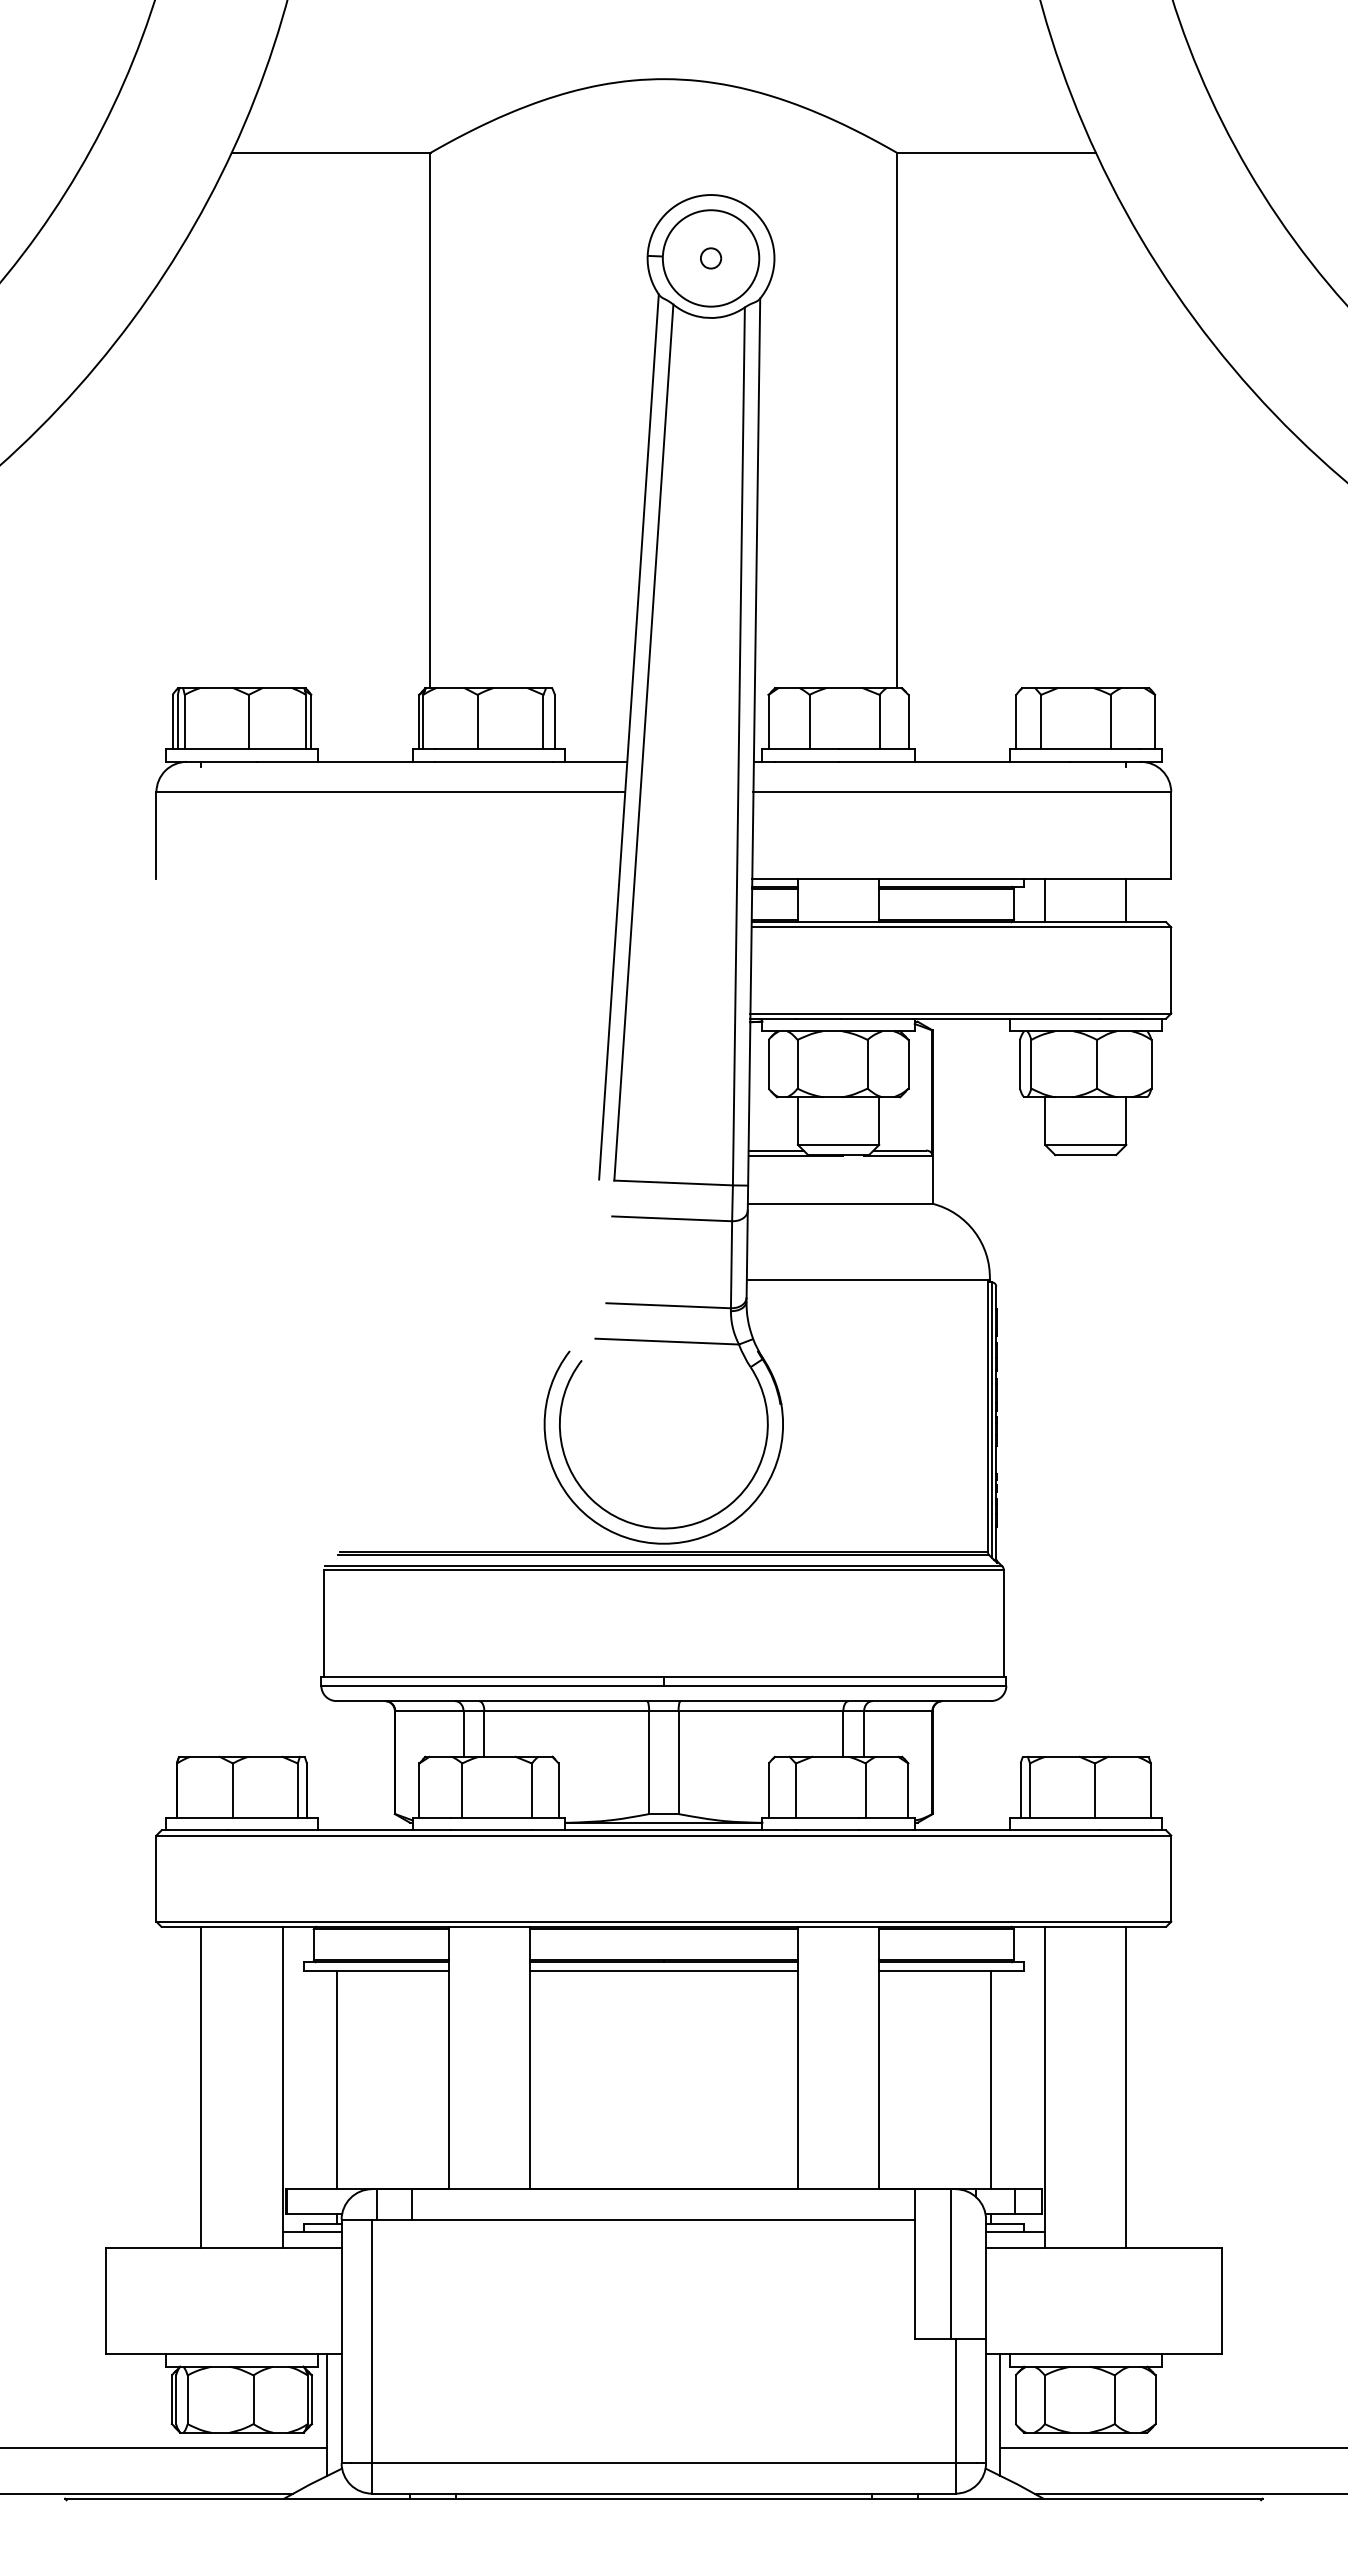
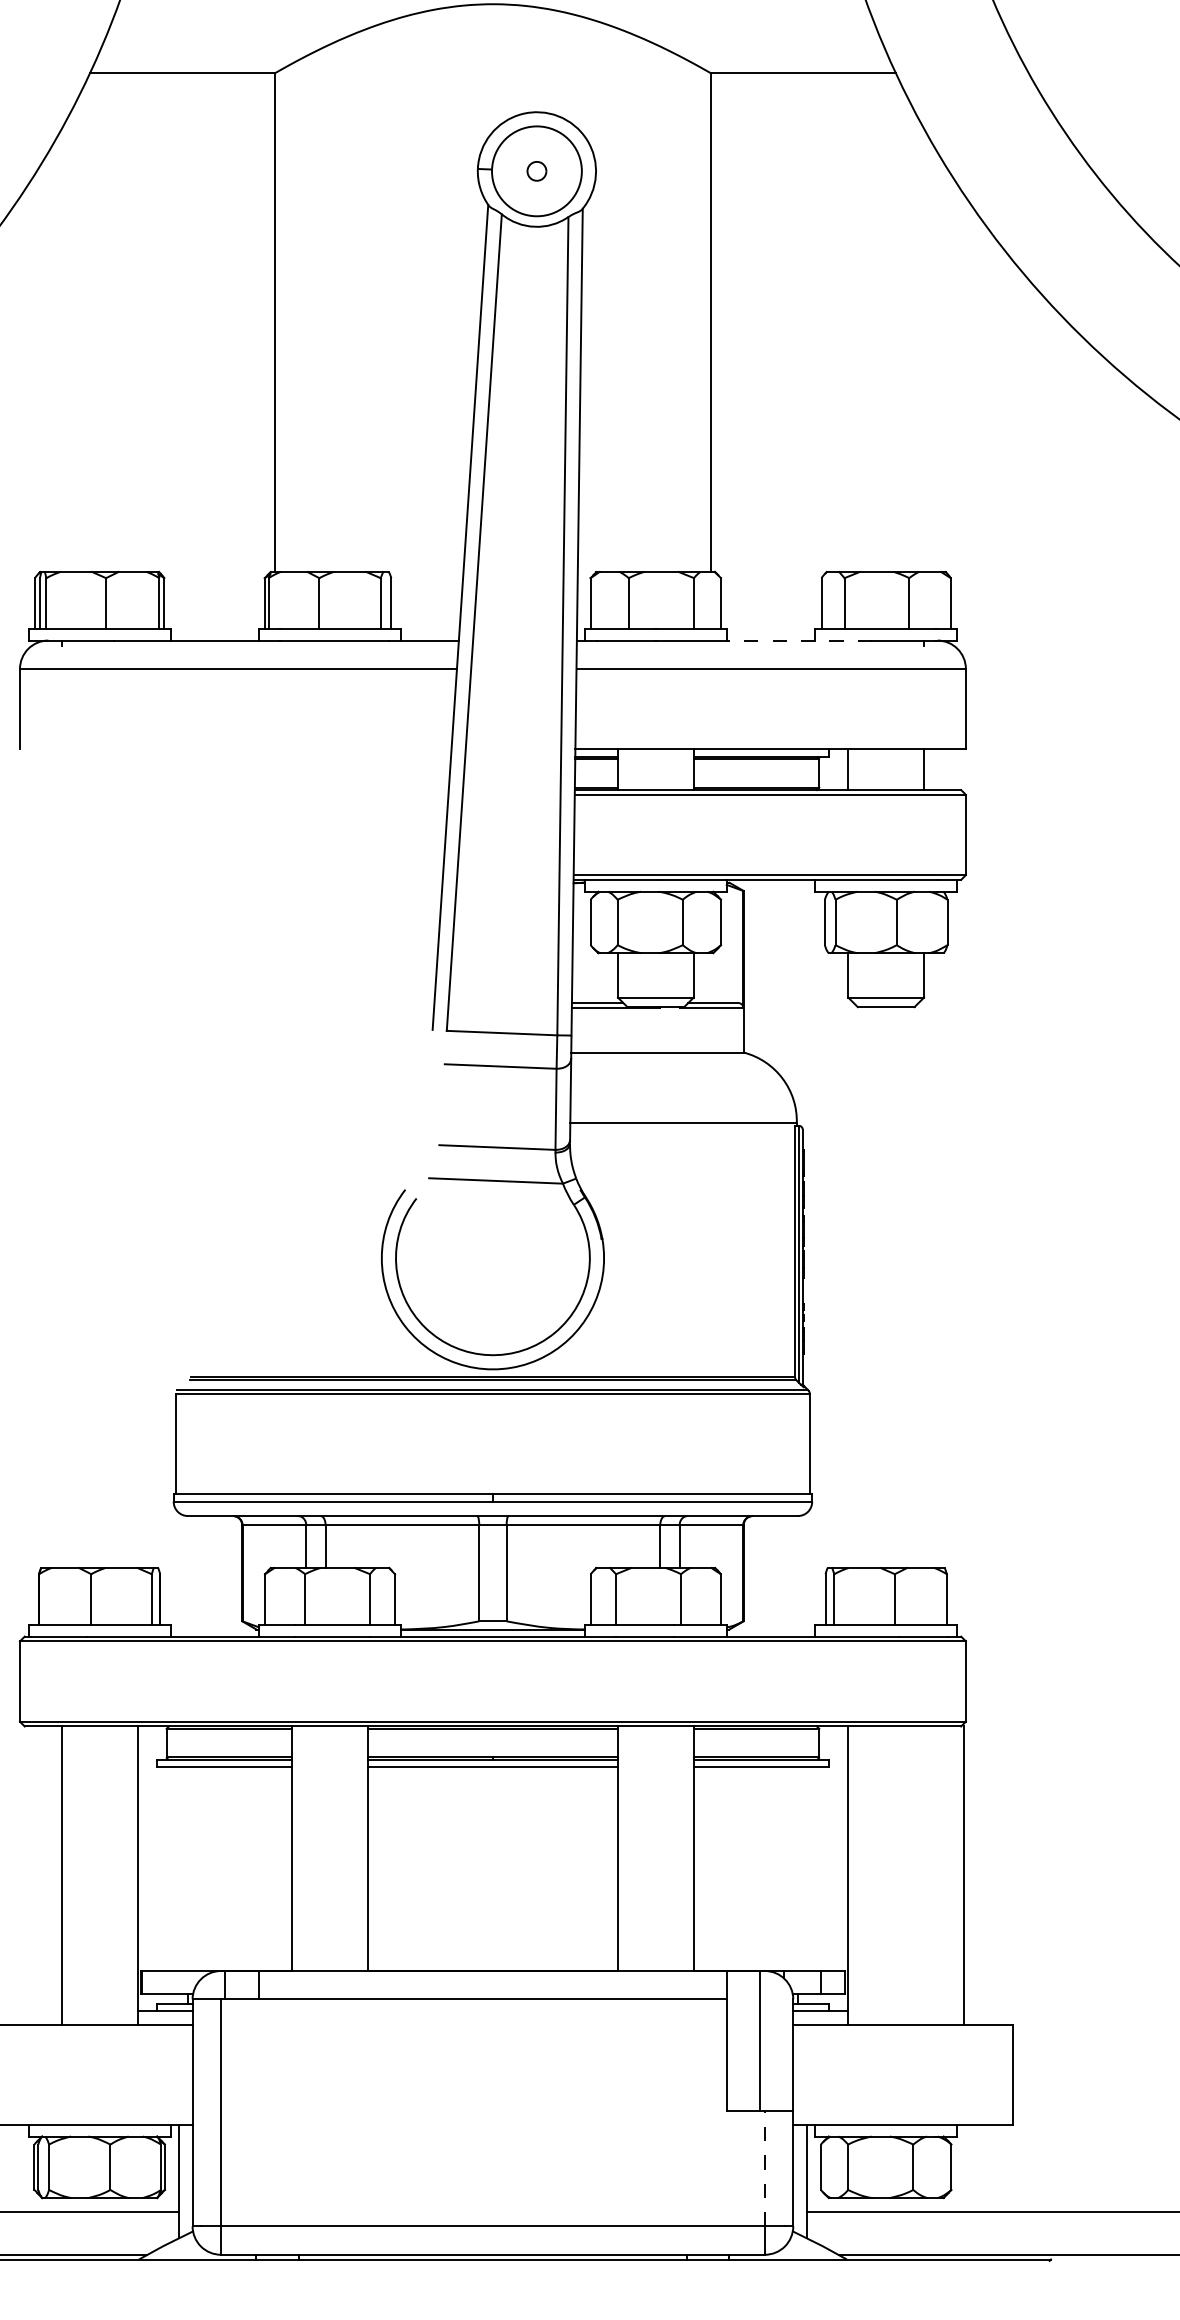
line: (992, 761) -> (799, 640), solid -> dashed
line: (336, 2079) -> (187, 1868), removed
line: (991, 2079) -> (798, 1868), removed
line: (1126, 2086) -> (964, 1875), moved
line: (955, 2400) -> (764, 2167), solid -> dashed

